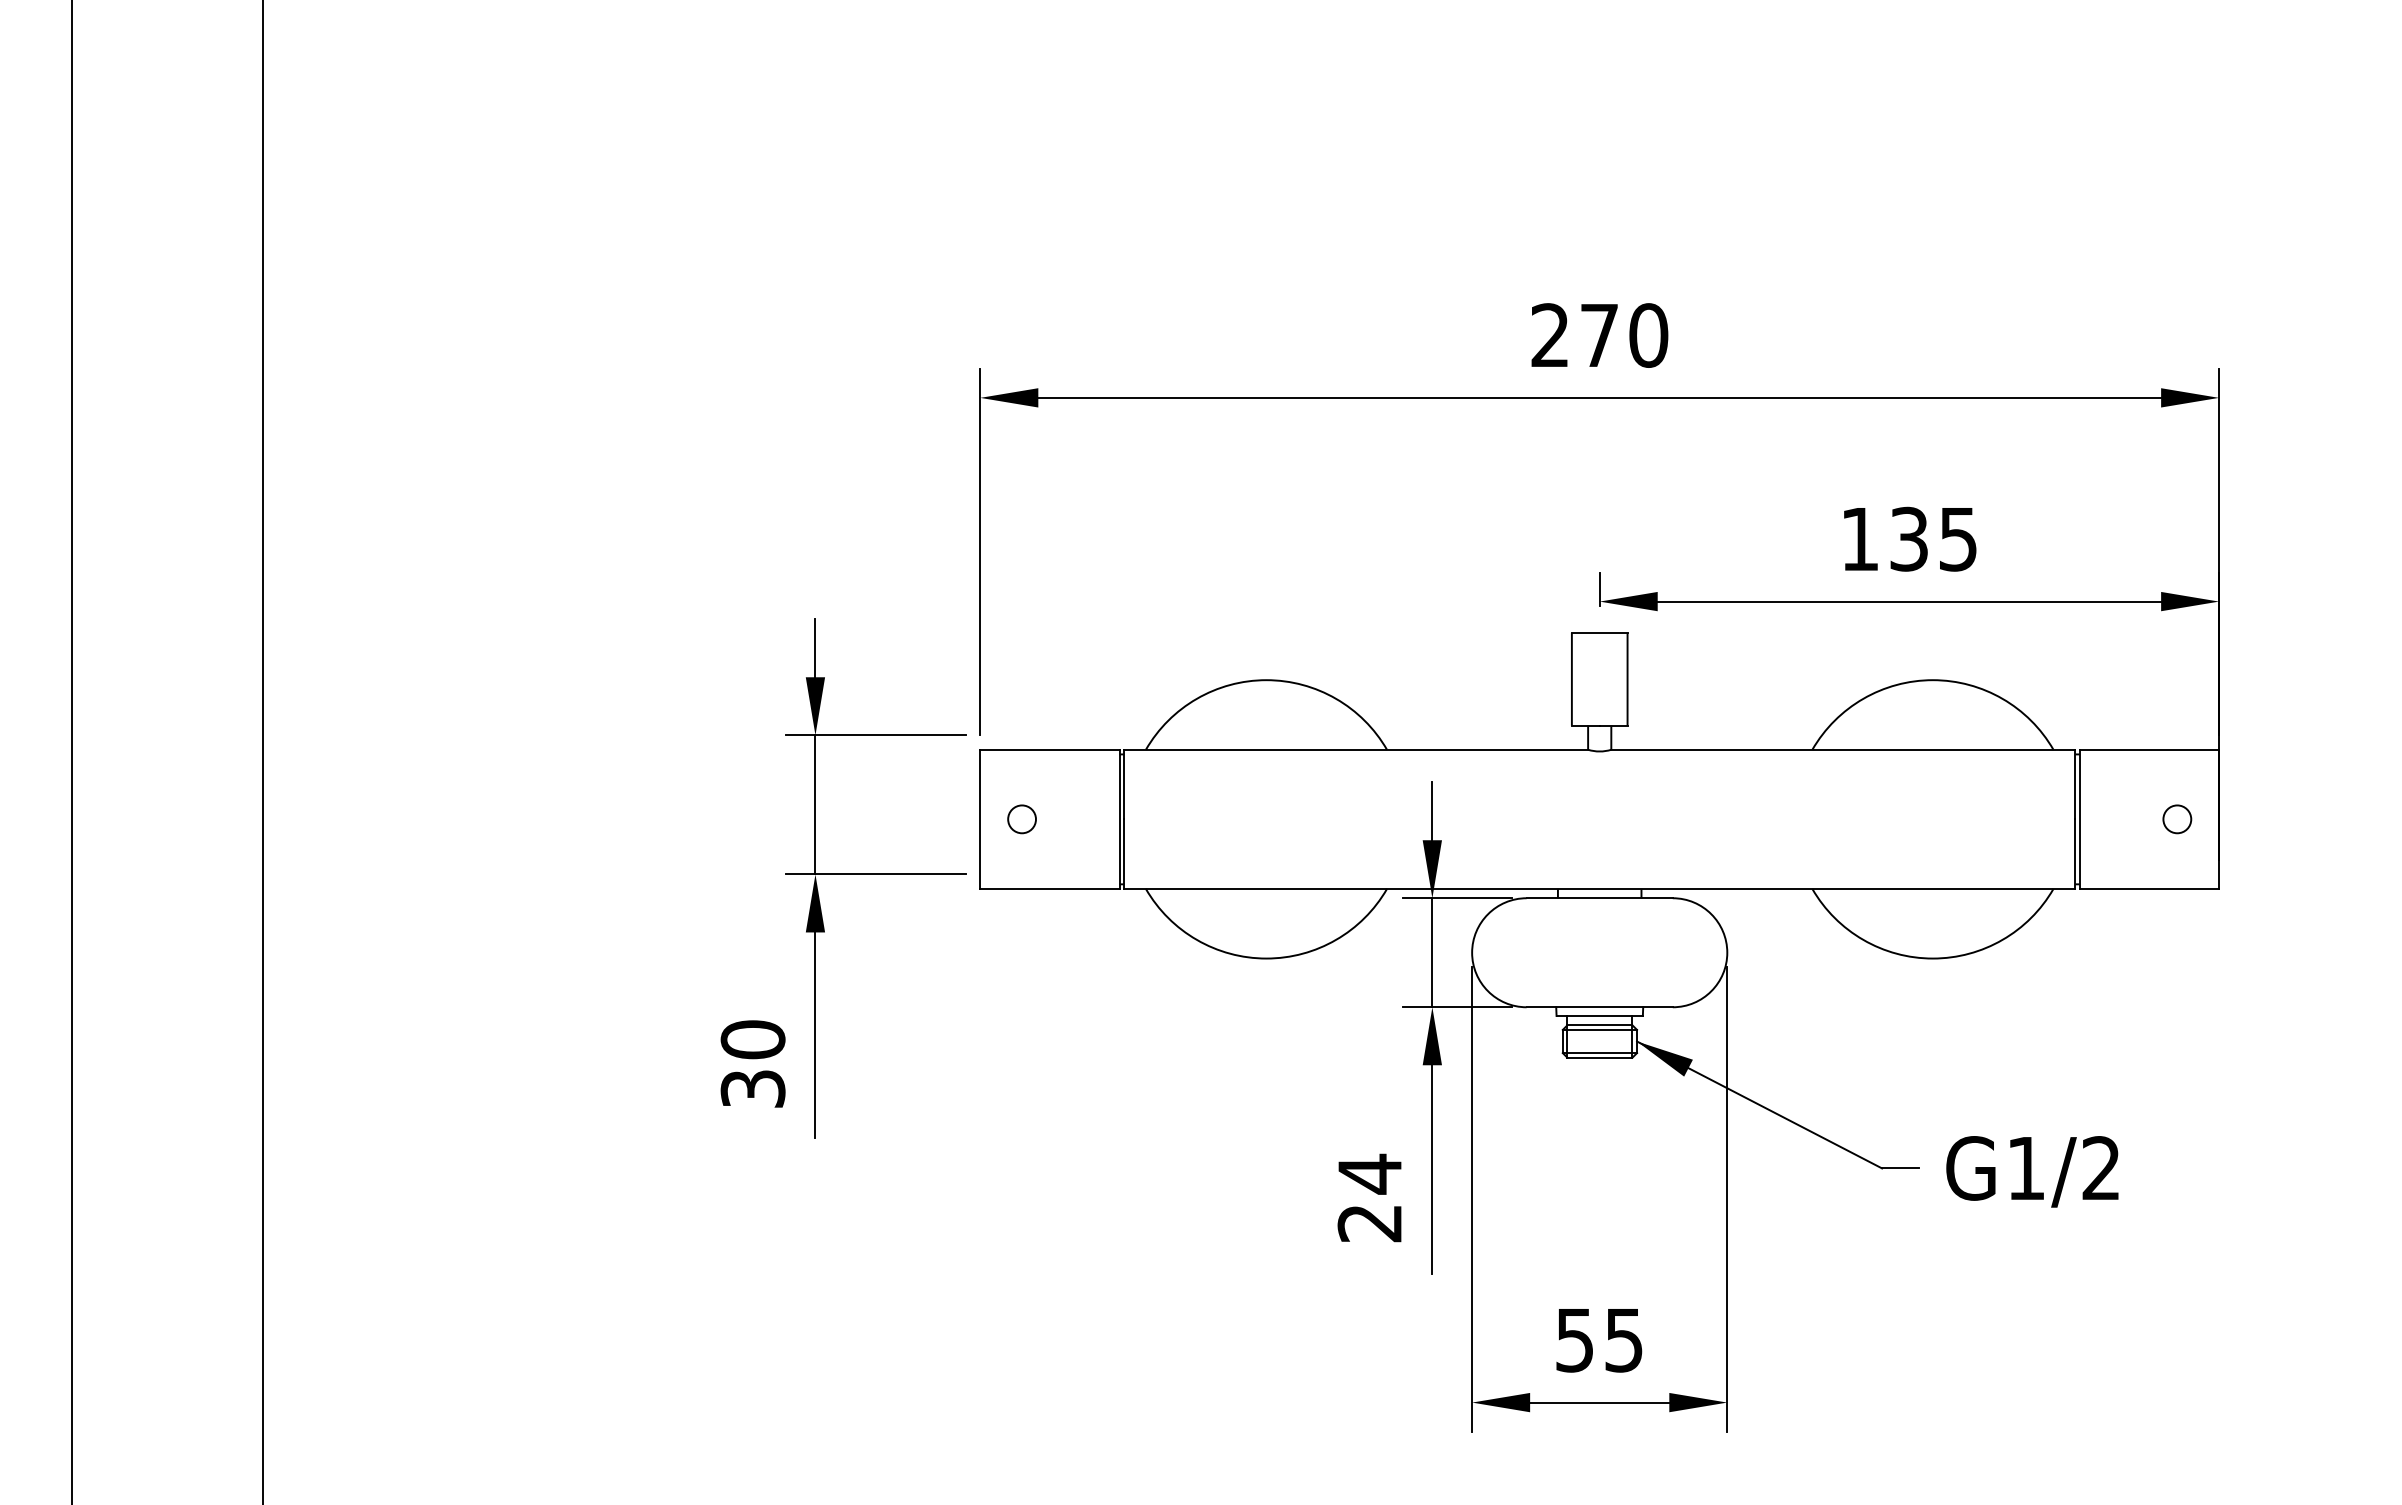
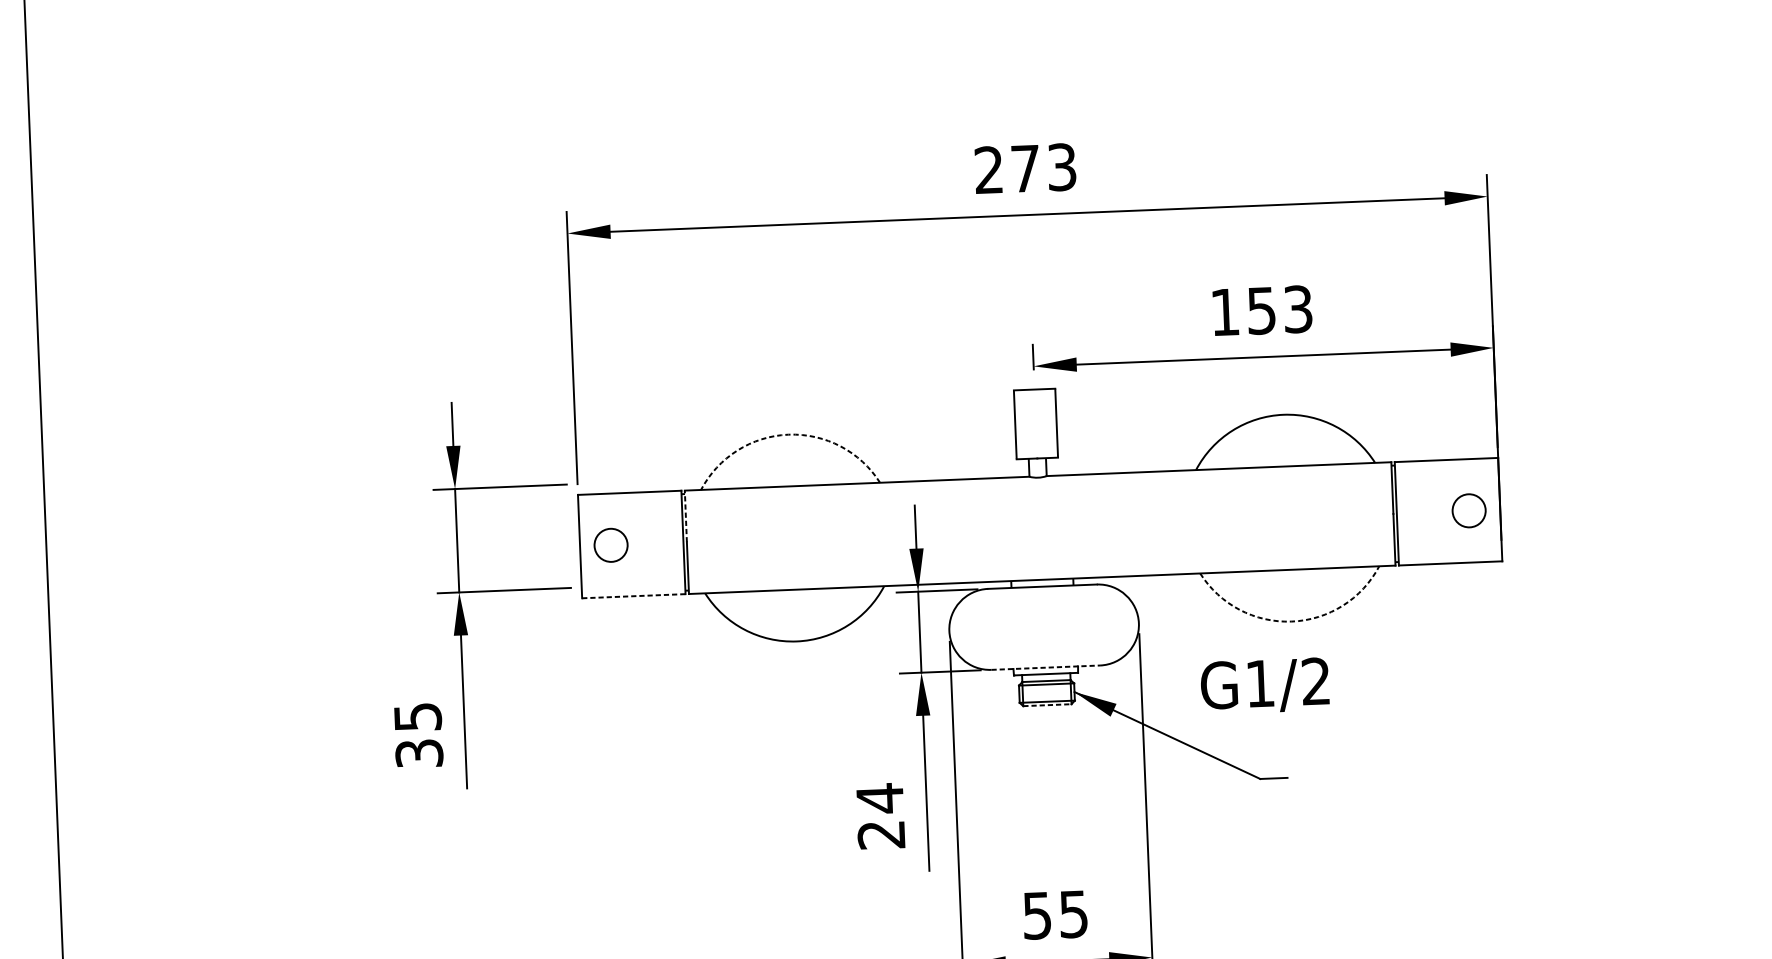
text: (1648, 335) -> (1061, 167), 270 -> 273
text: (1933, 538) -> (1279, 309), 135 -> 153
arc: (1266, 680) -> (788, 434), solid -> dashed
line: (1124, 784) -> (686, 516), solid -> dashed
circle: (1022, 819) -> (611, 545), size x1.6
circle: (2177, 819) -> (1469, 510), size x1.6
line: (1049, 888) -> (633, 595), solid -> dashed
arc: (1932, 958) -> (1291, 621), solid -> dashed
line: (1600, 1007) -> (1046, 667), solid -> dashed
text: (752, 1039) -> (417, 716), 30 -> 35
line: (1600, 1057) -> (1047, 704), solid -> dashed
text: (2032, 1171) -> (1265, 685), moved

